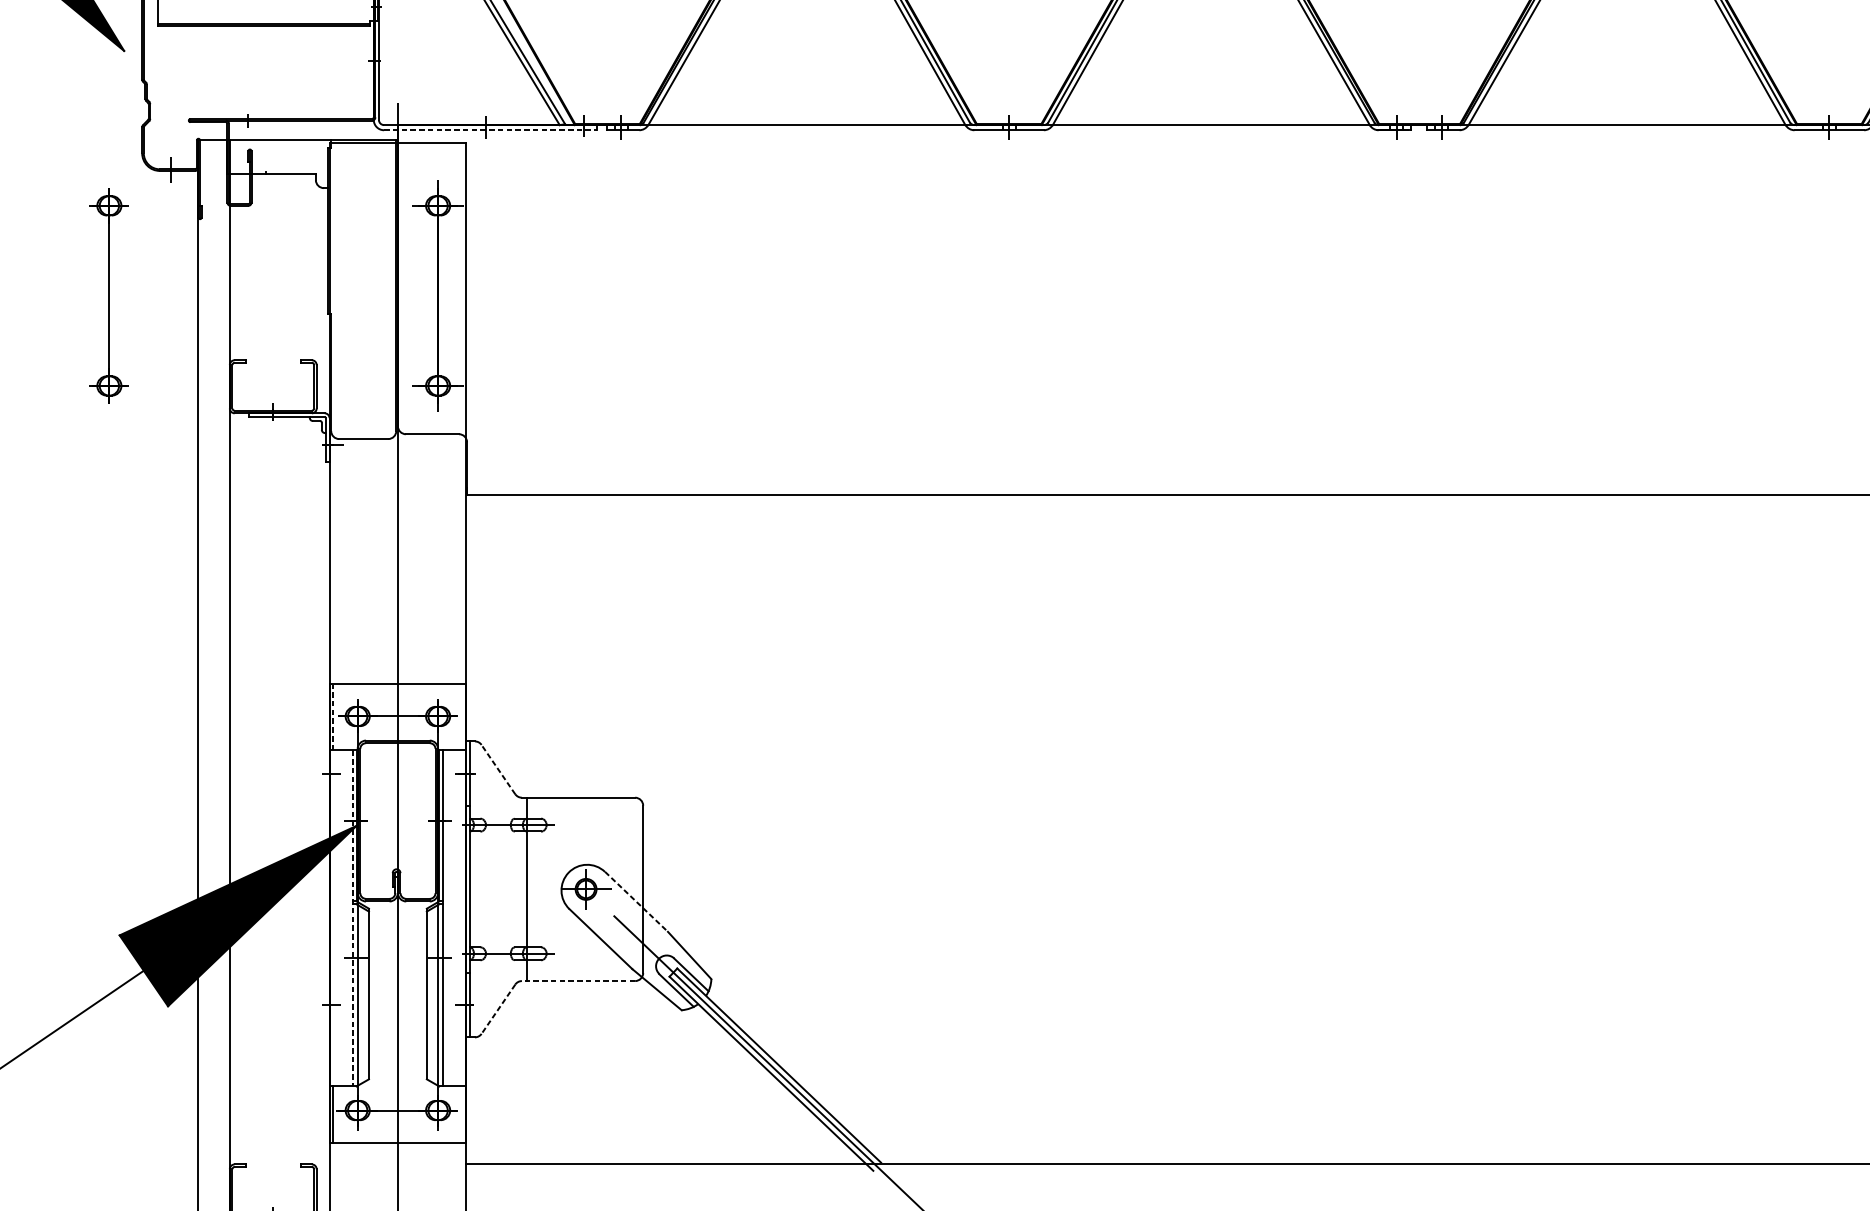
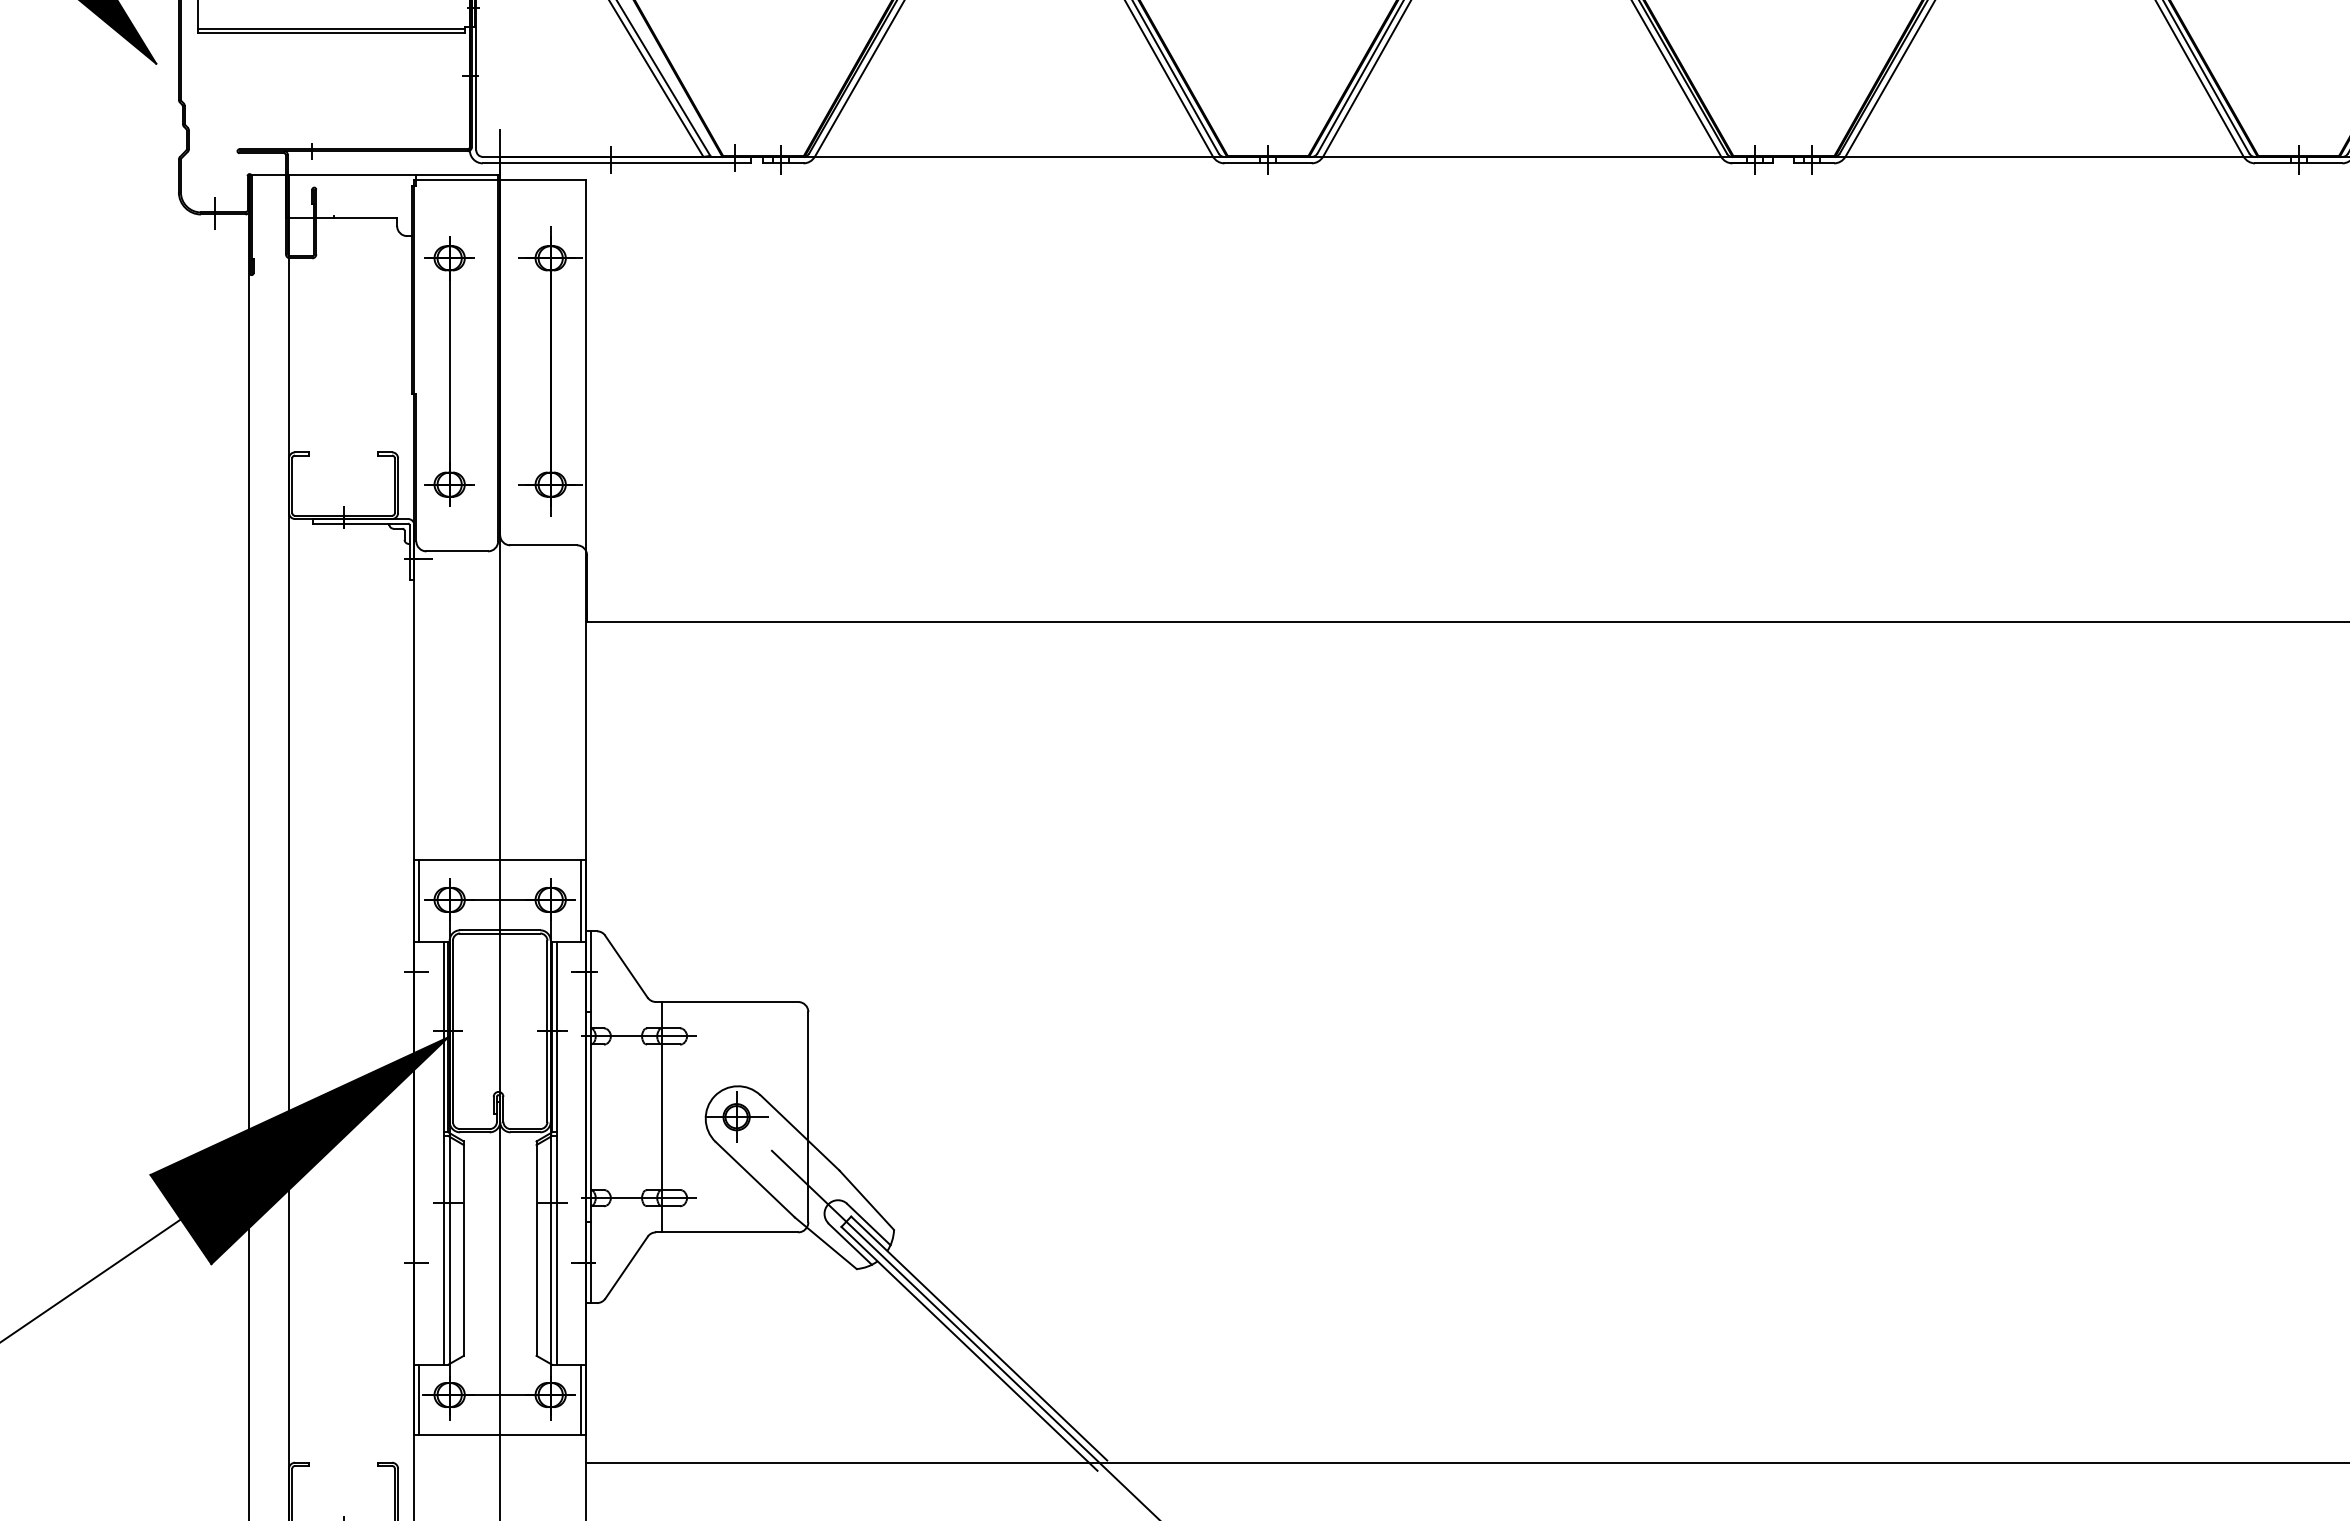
line: (490, 130) -> (616, 163), dashed -> solid
part: (109, 295) -> (449, 371), moved
line: (332, 716) -> (418, 900), dashed -> solid
line: (462, 716) -> (581, 900), added
line: (498, 769) -> (626, 966), dashed -> solid
line: (636, 901) -> (799, 1132), dashed -> solid
line: (352, 919) -> (443, 1154), dashed -> solid
line: (578, 981) -> (726, 1232), dashed -> solid
line: (498, 1009) -> (626, 1267), dashed -> solid
line: (462, 1114) -> (581, 1399), added

